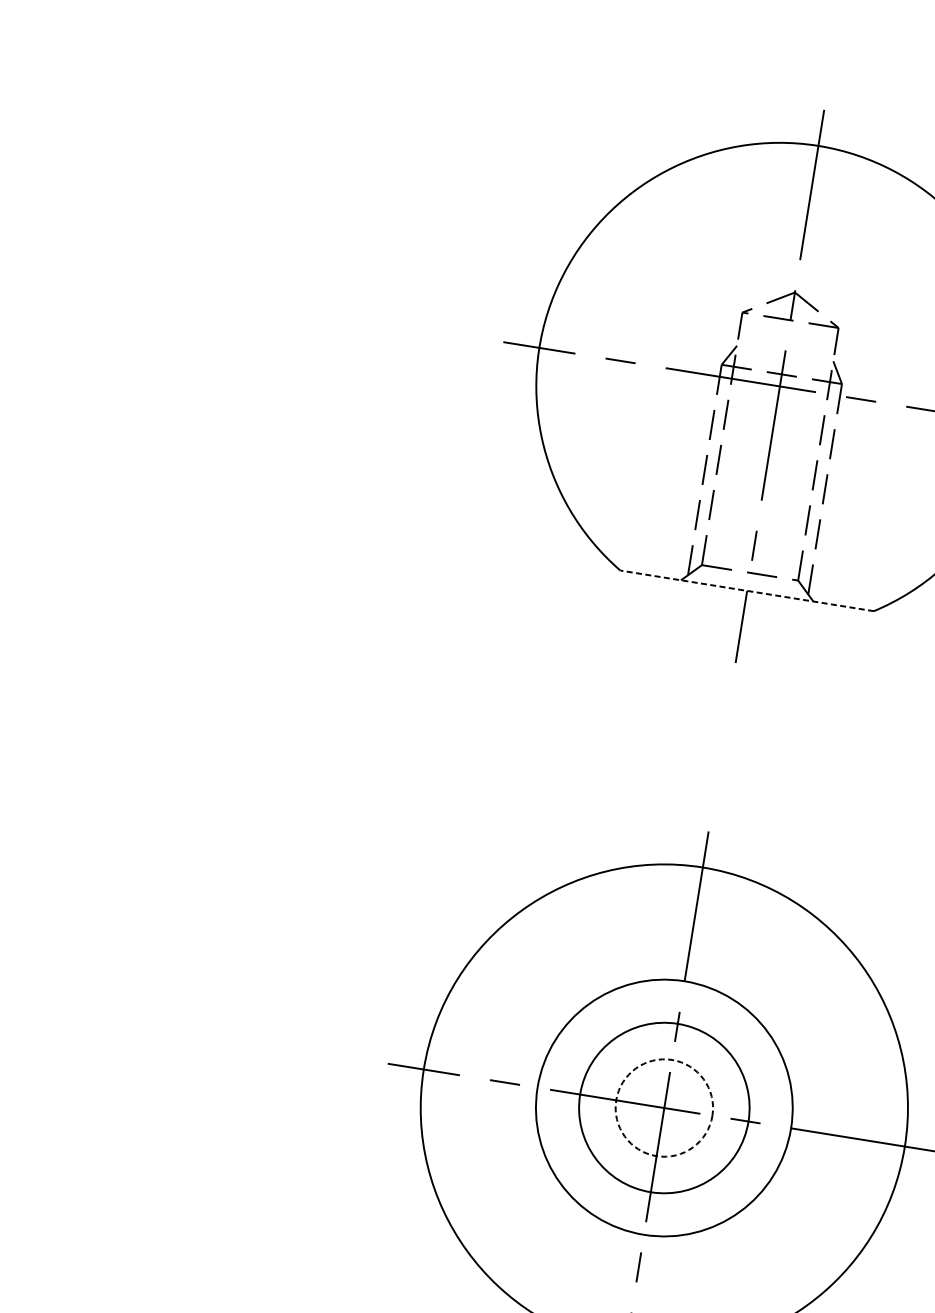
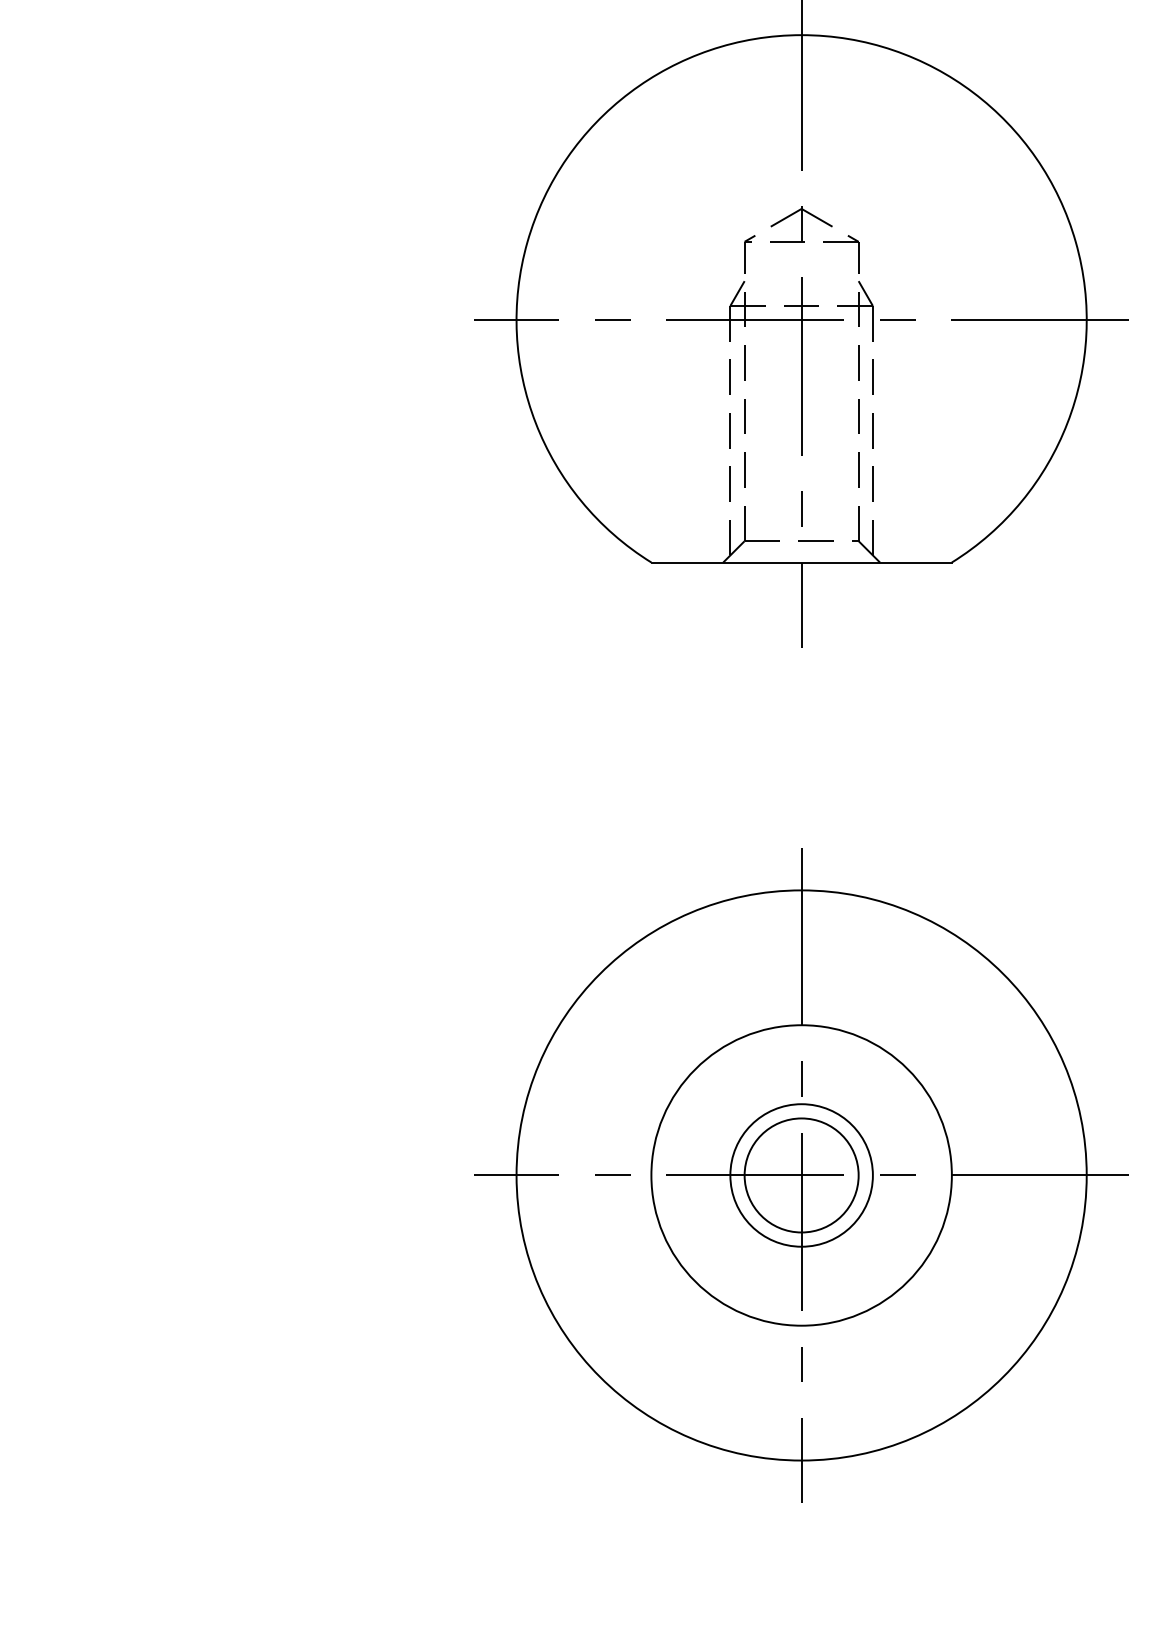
line: (747, 590) -> (801, 562), dashed -> solid
circle: (664, 1108) -> (801, 1175), dashed -> solid
circle: (664, 1108) -> (801, 1175), size x0.71

